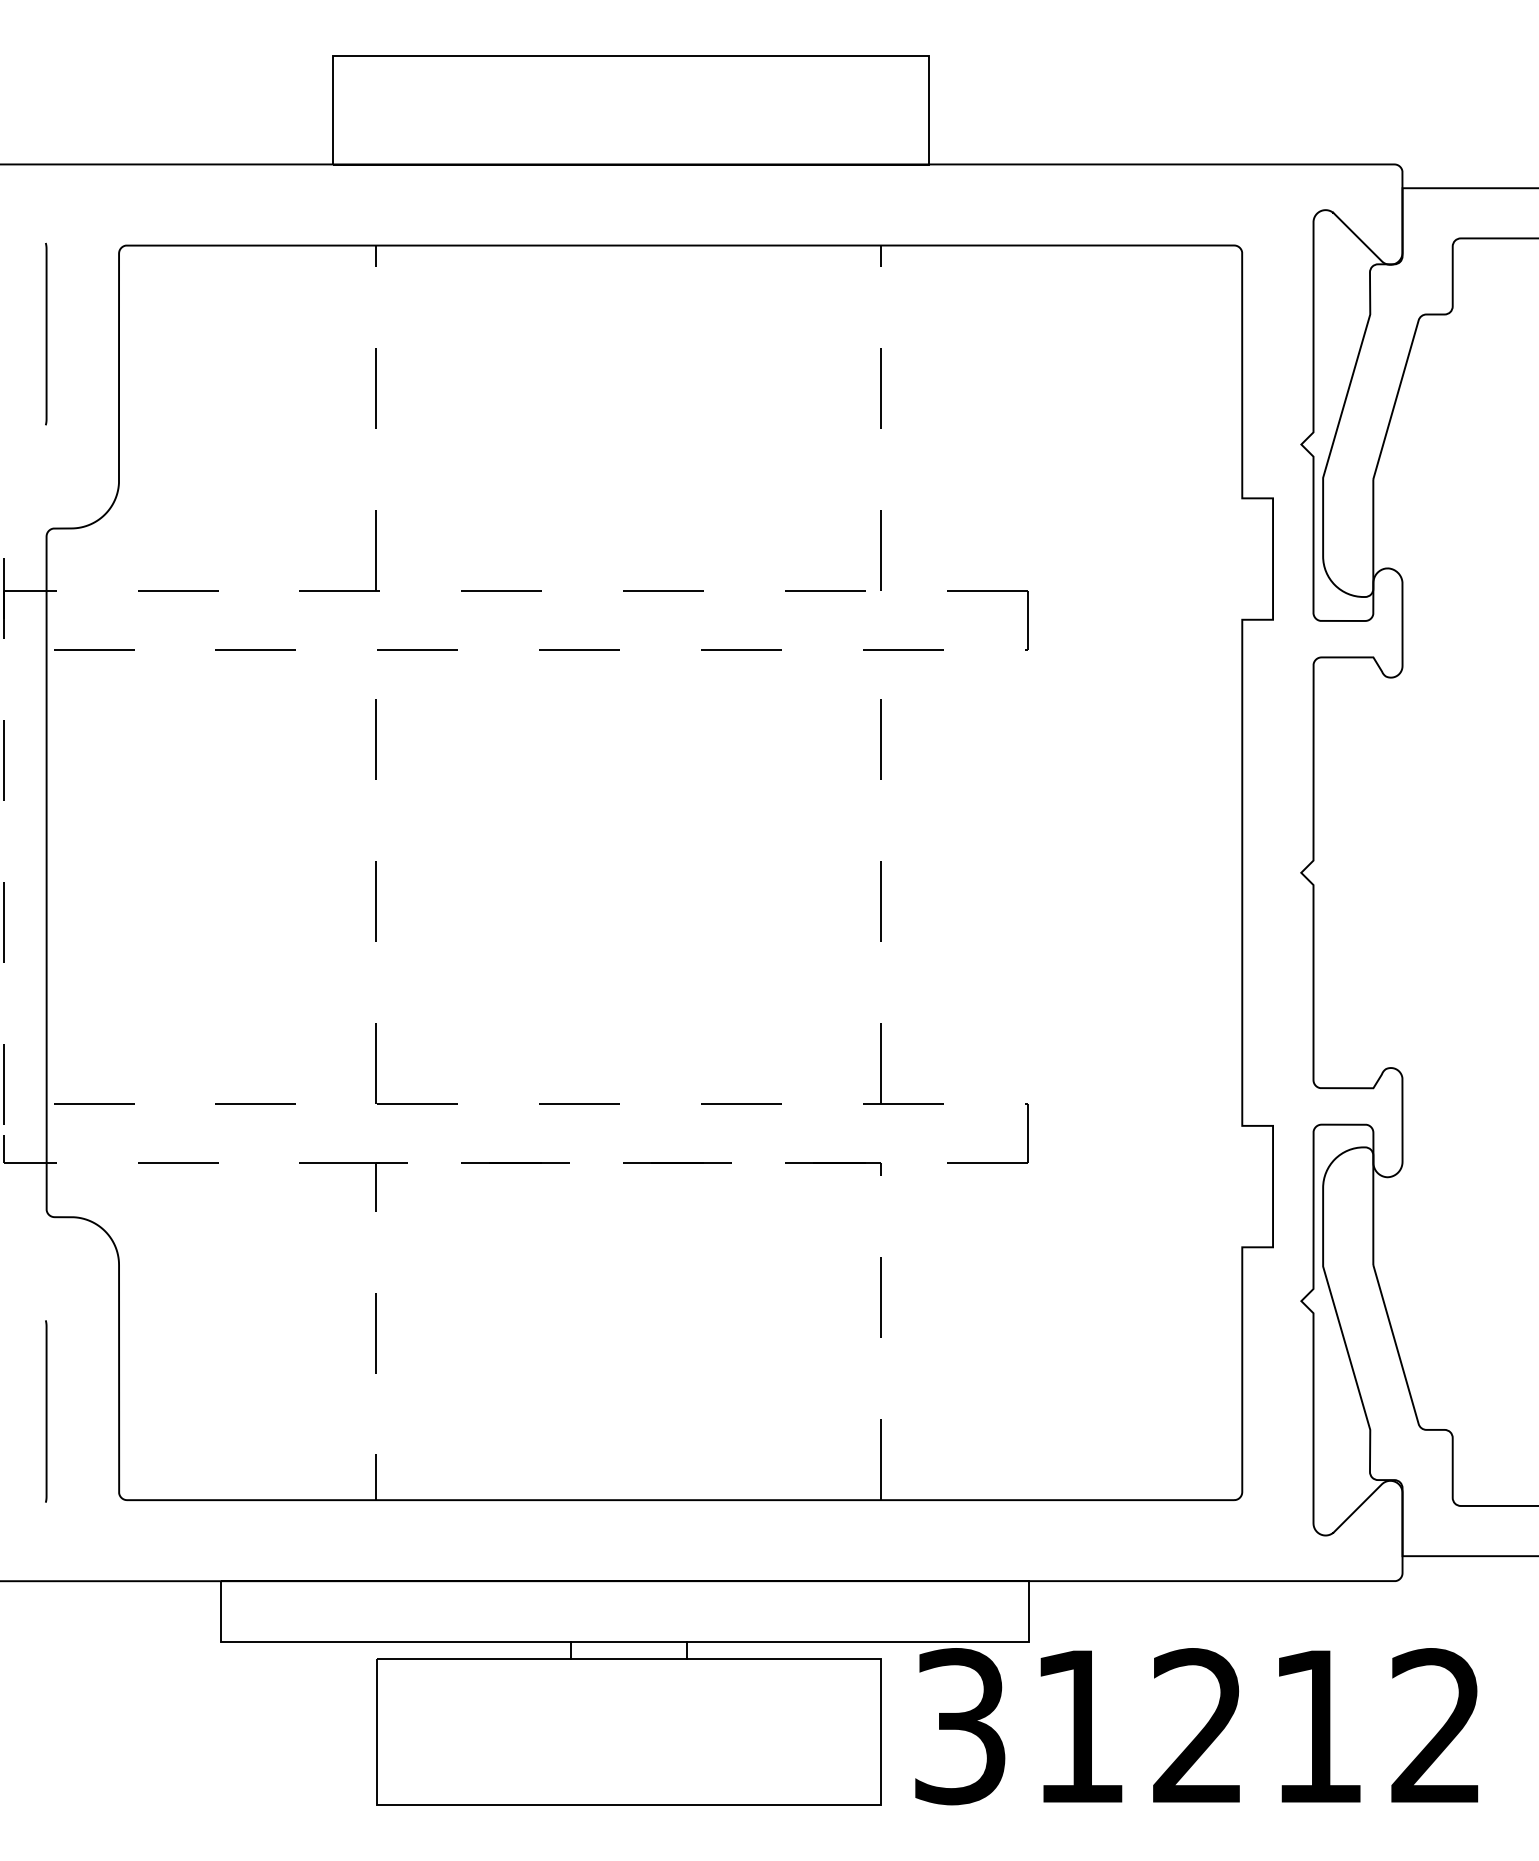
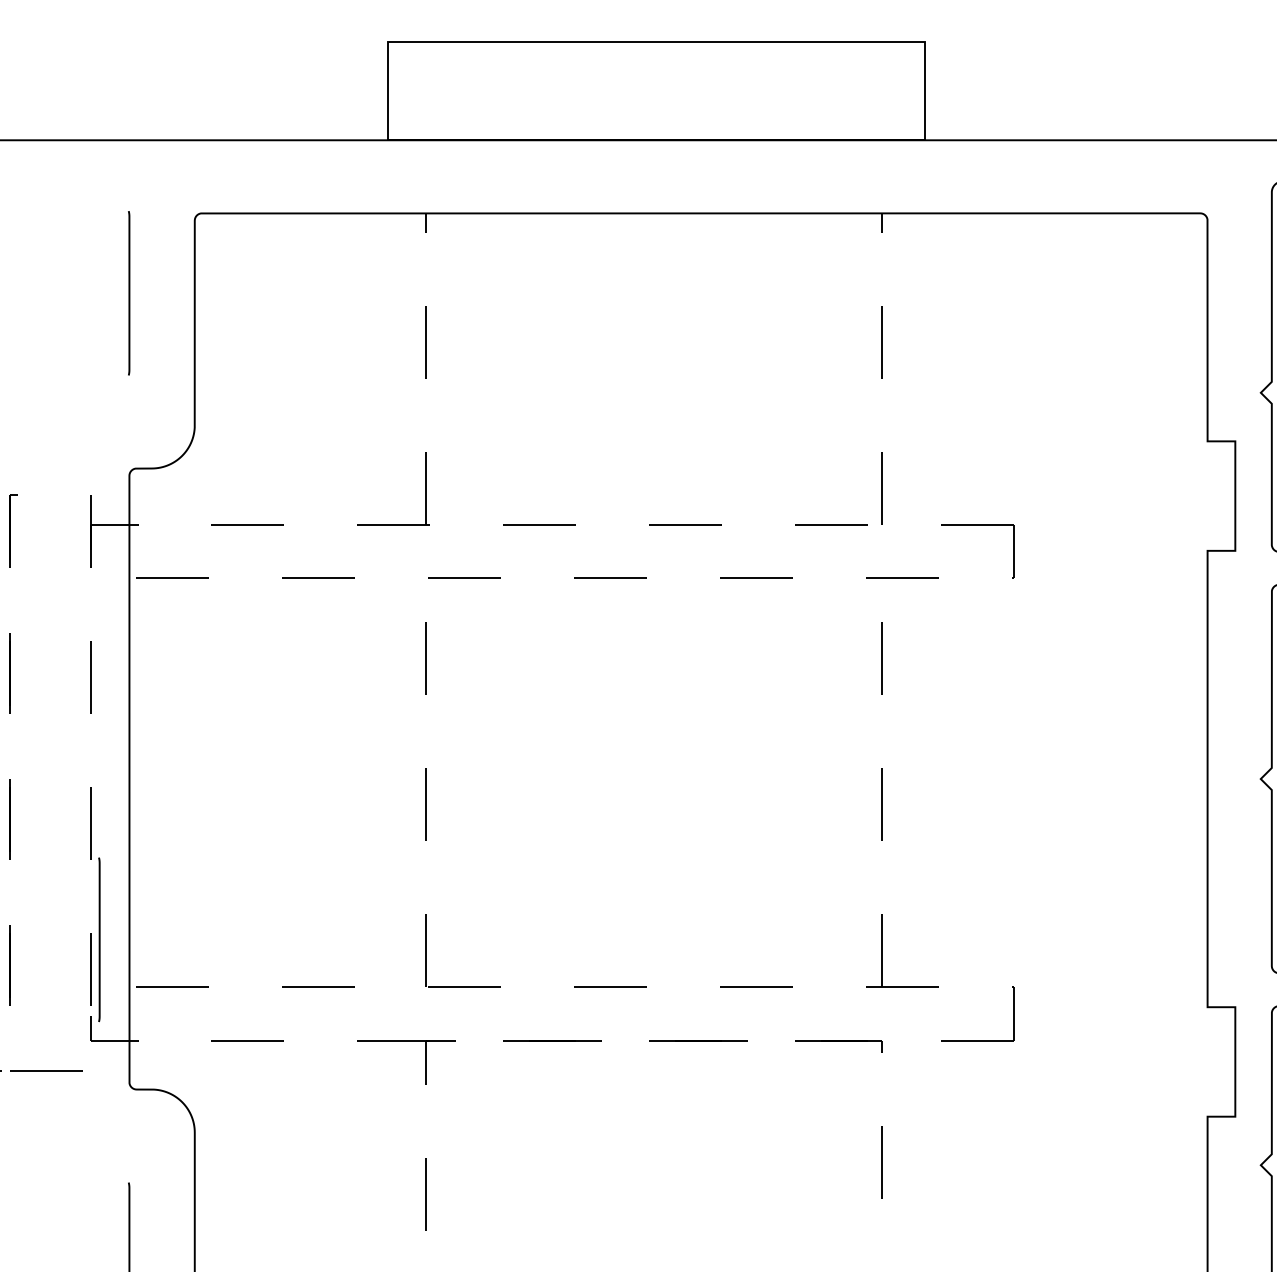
line: (13, 1050) -> (99, 939), added

